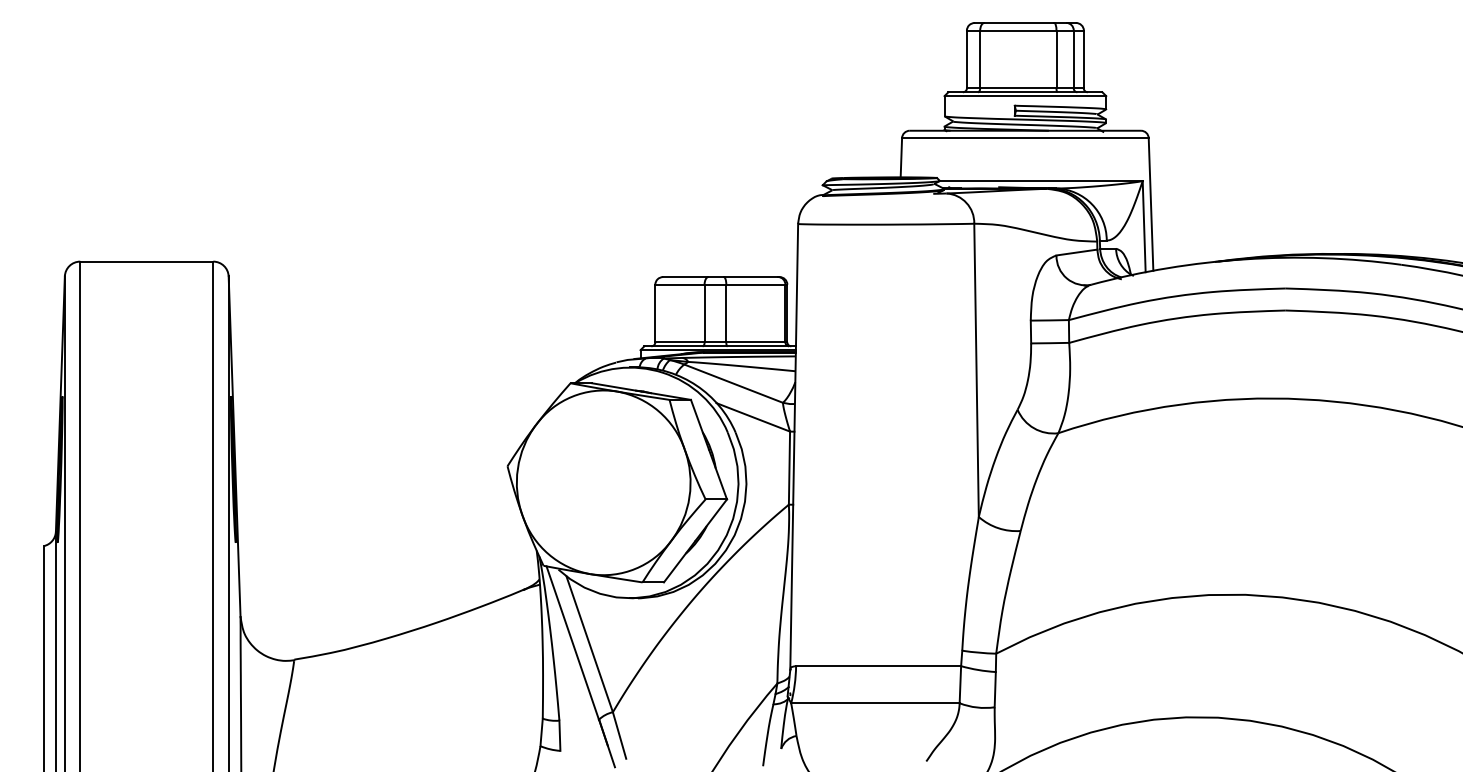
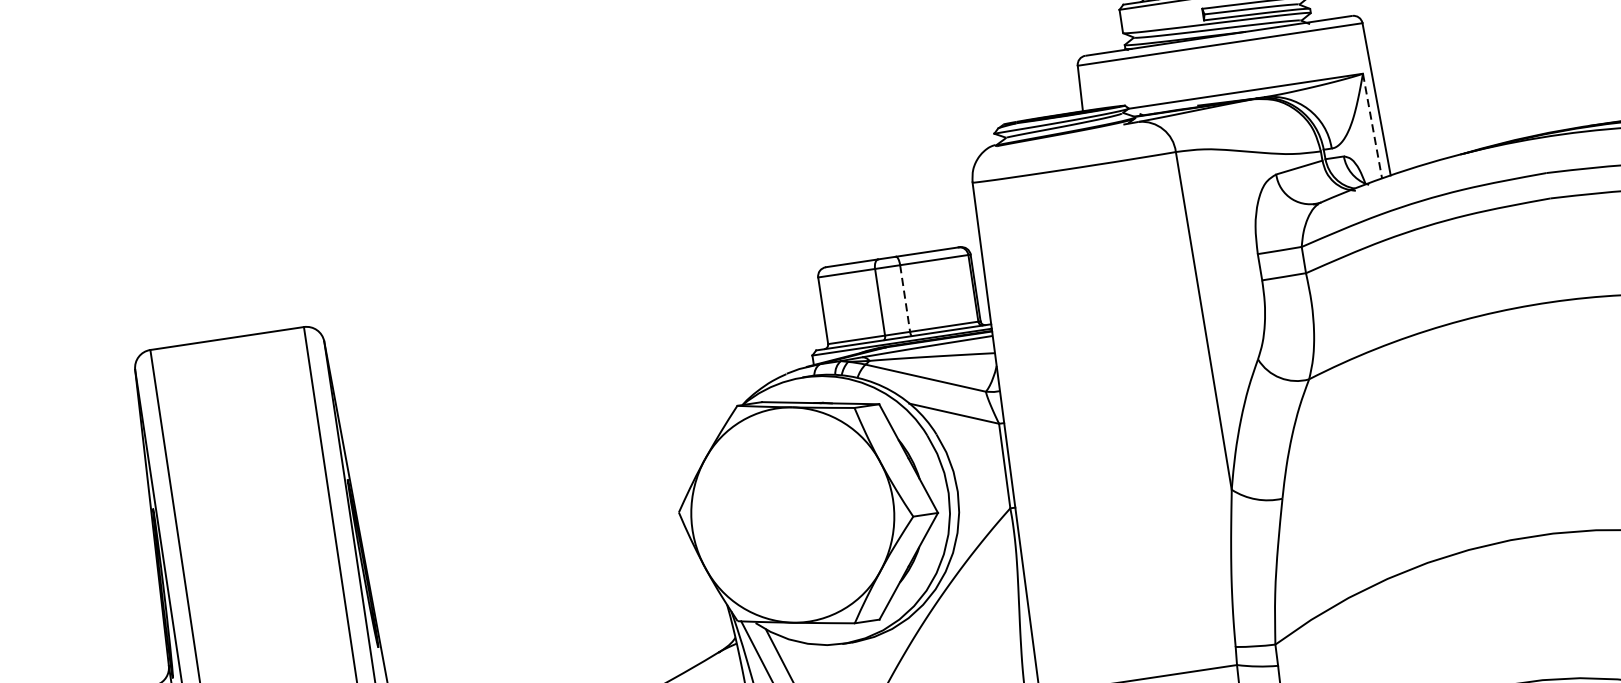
line: (1144, 226) -> (1372, 125), solid -> dashed
line: (726, 313) -> (905, 298), solid -> dashed

